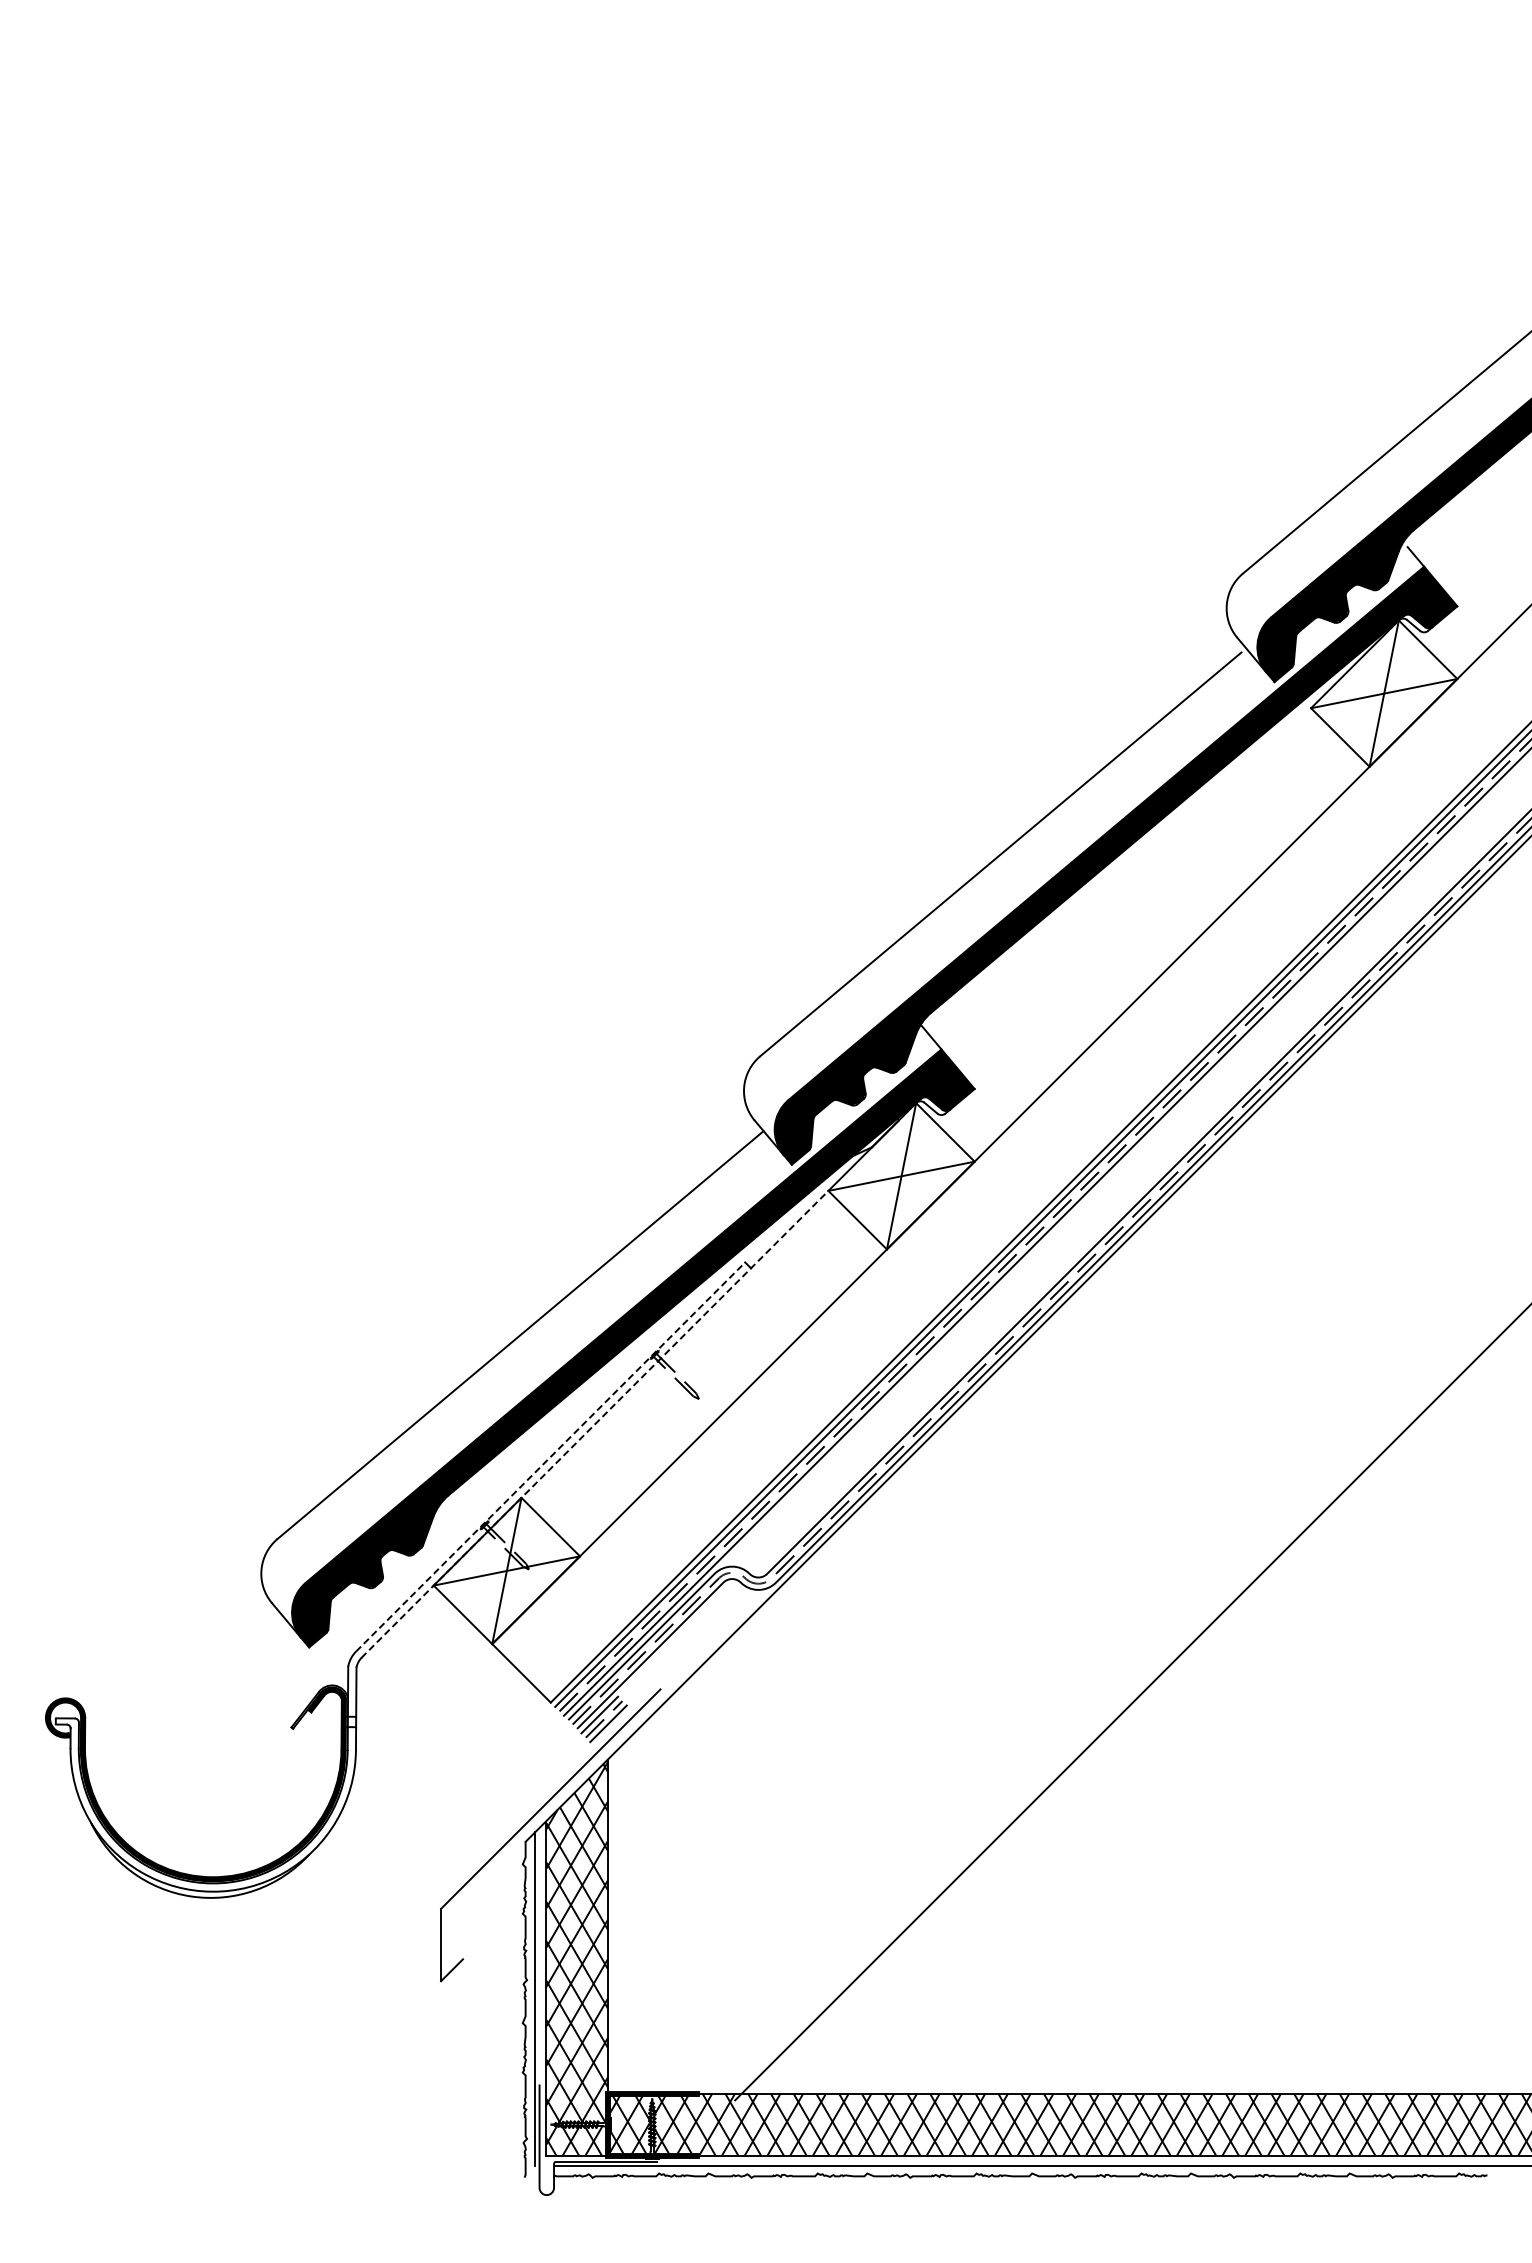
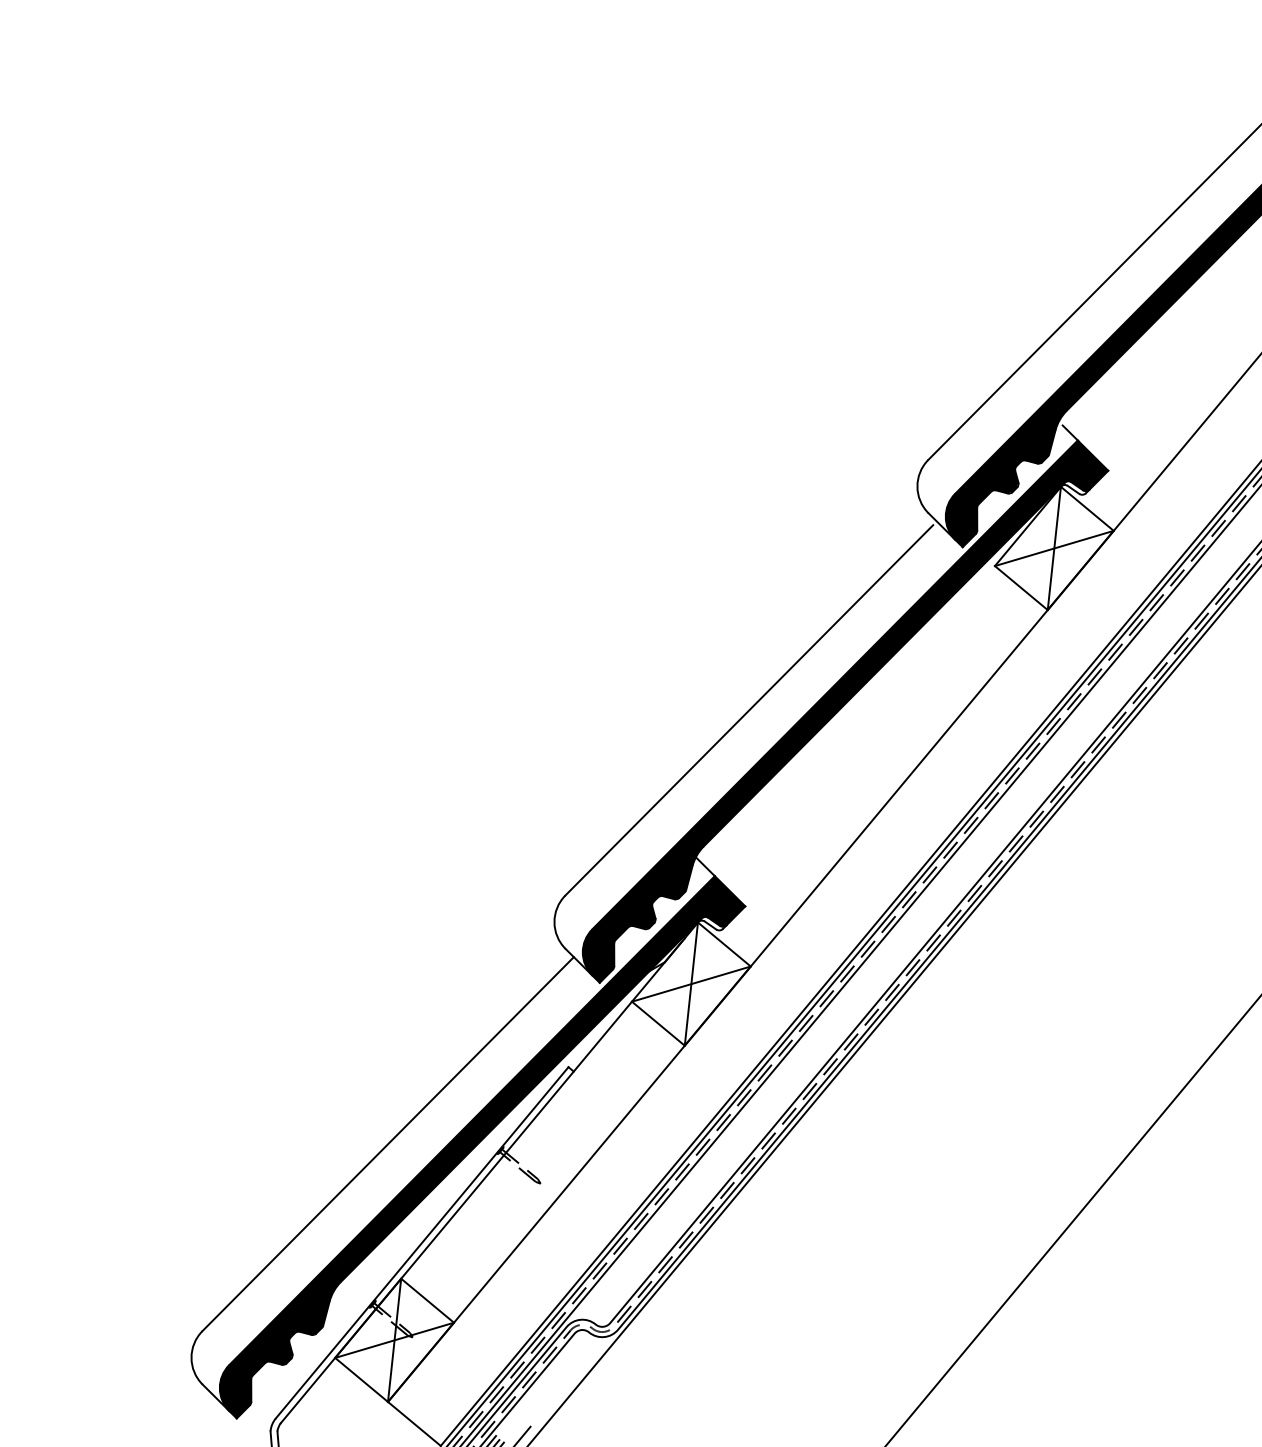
line: (595, 1424) -> (456, 1212), dashed -> solid
line: (550, 1456) -> (422, 1242), dashed -> solid

